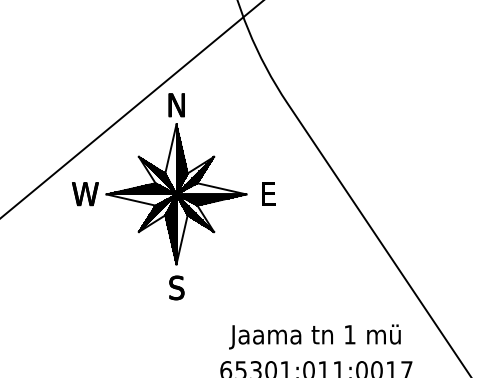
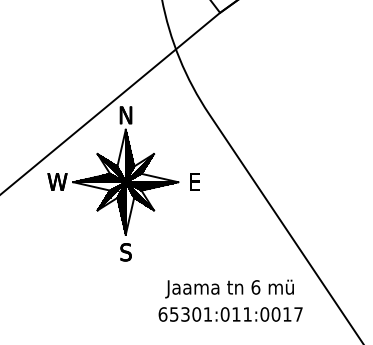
text: (349, 334) -> (255, 287), 1 -> 6

